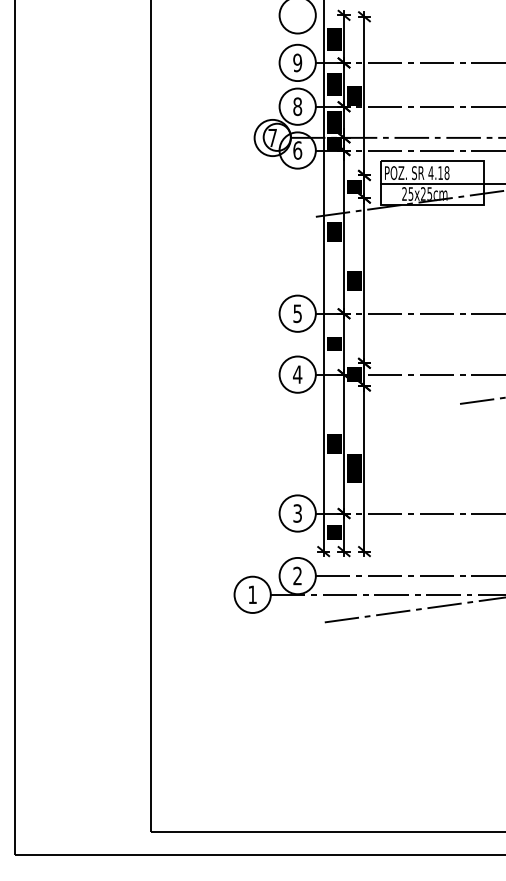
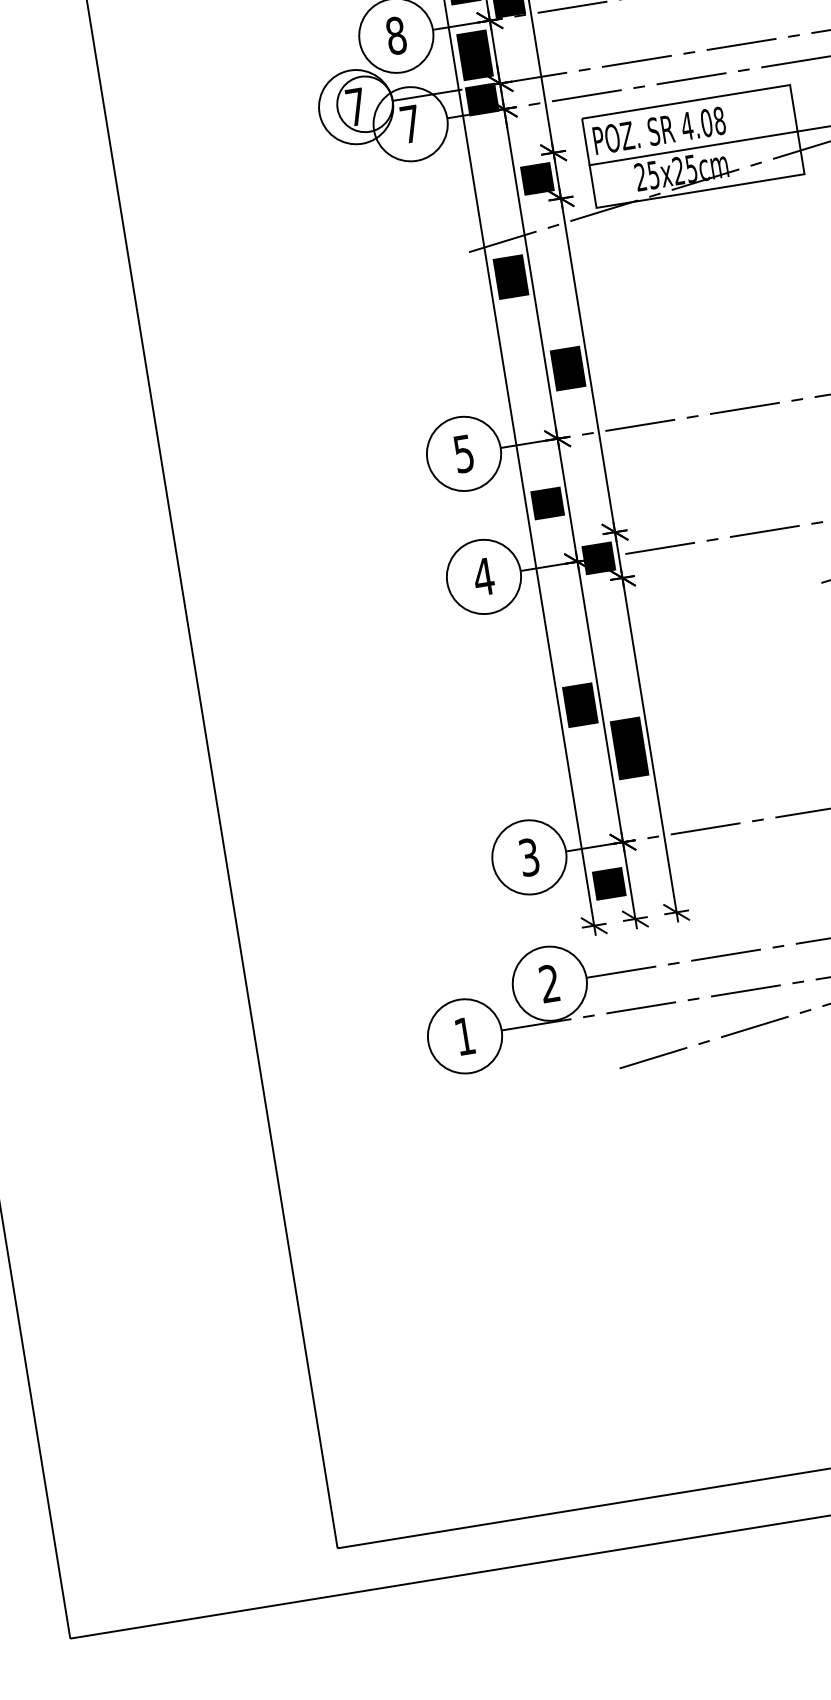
text: (297, 150) -> (410, 124), 6 -> 7
text: (440, 173) -> (706, 123), 4.18 -> 4.08

